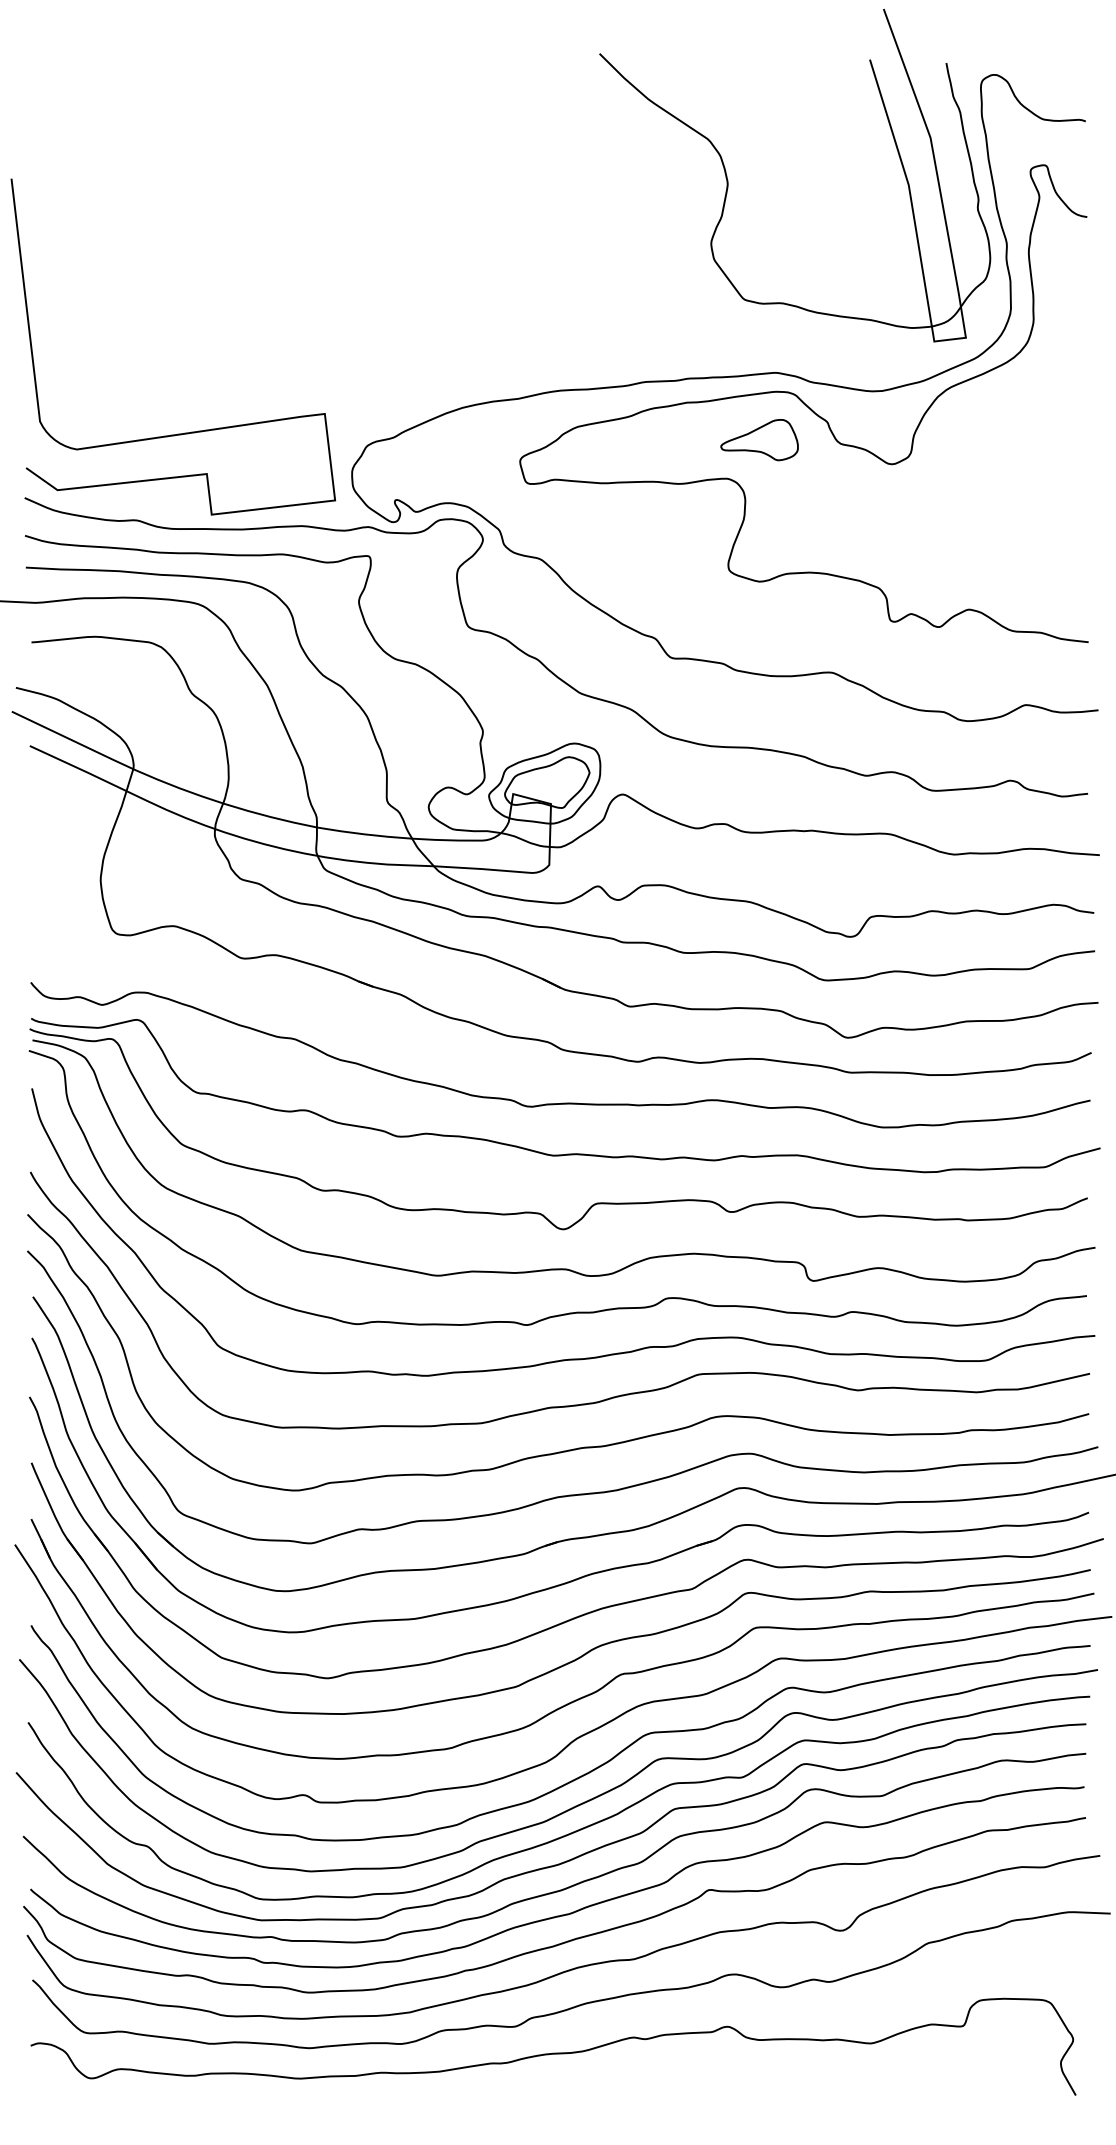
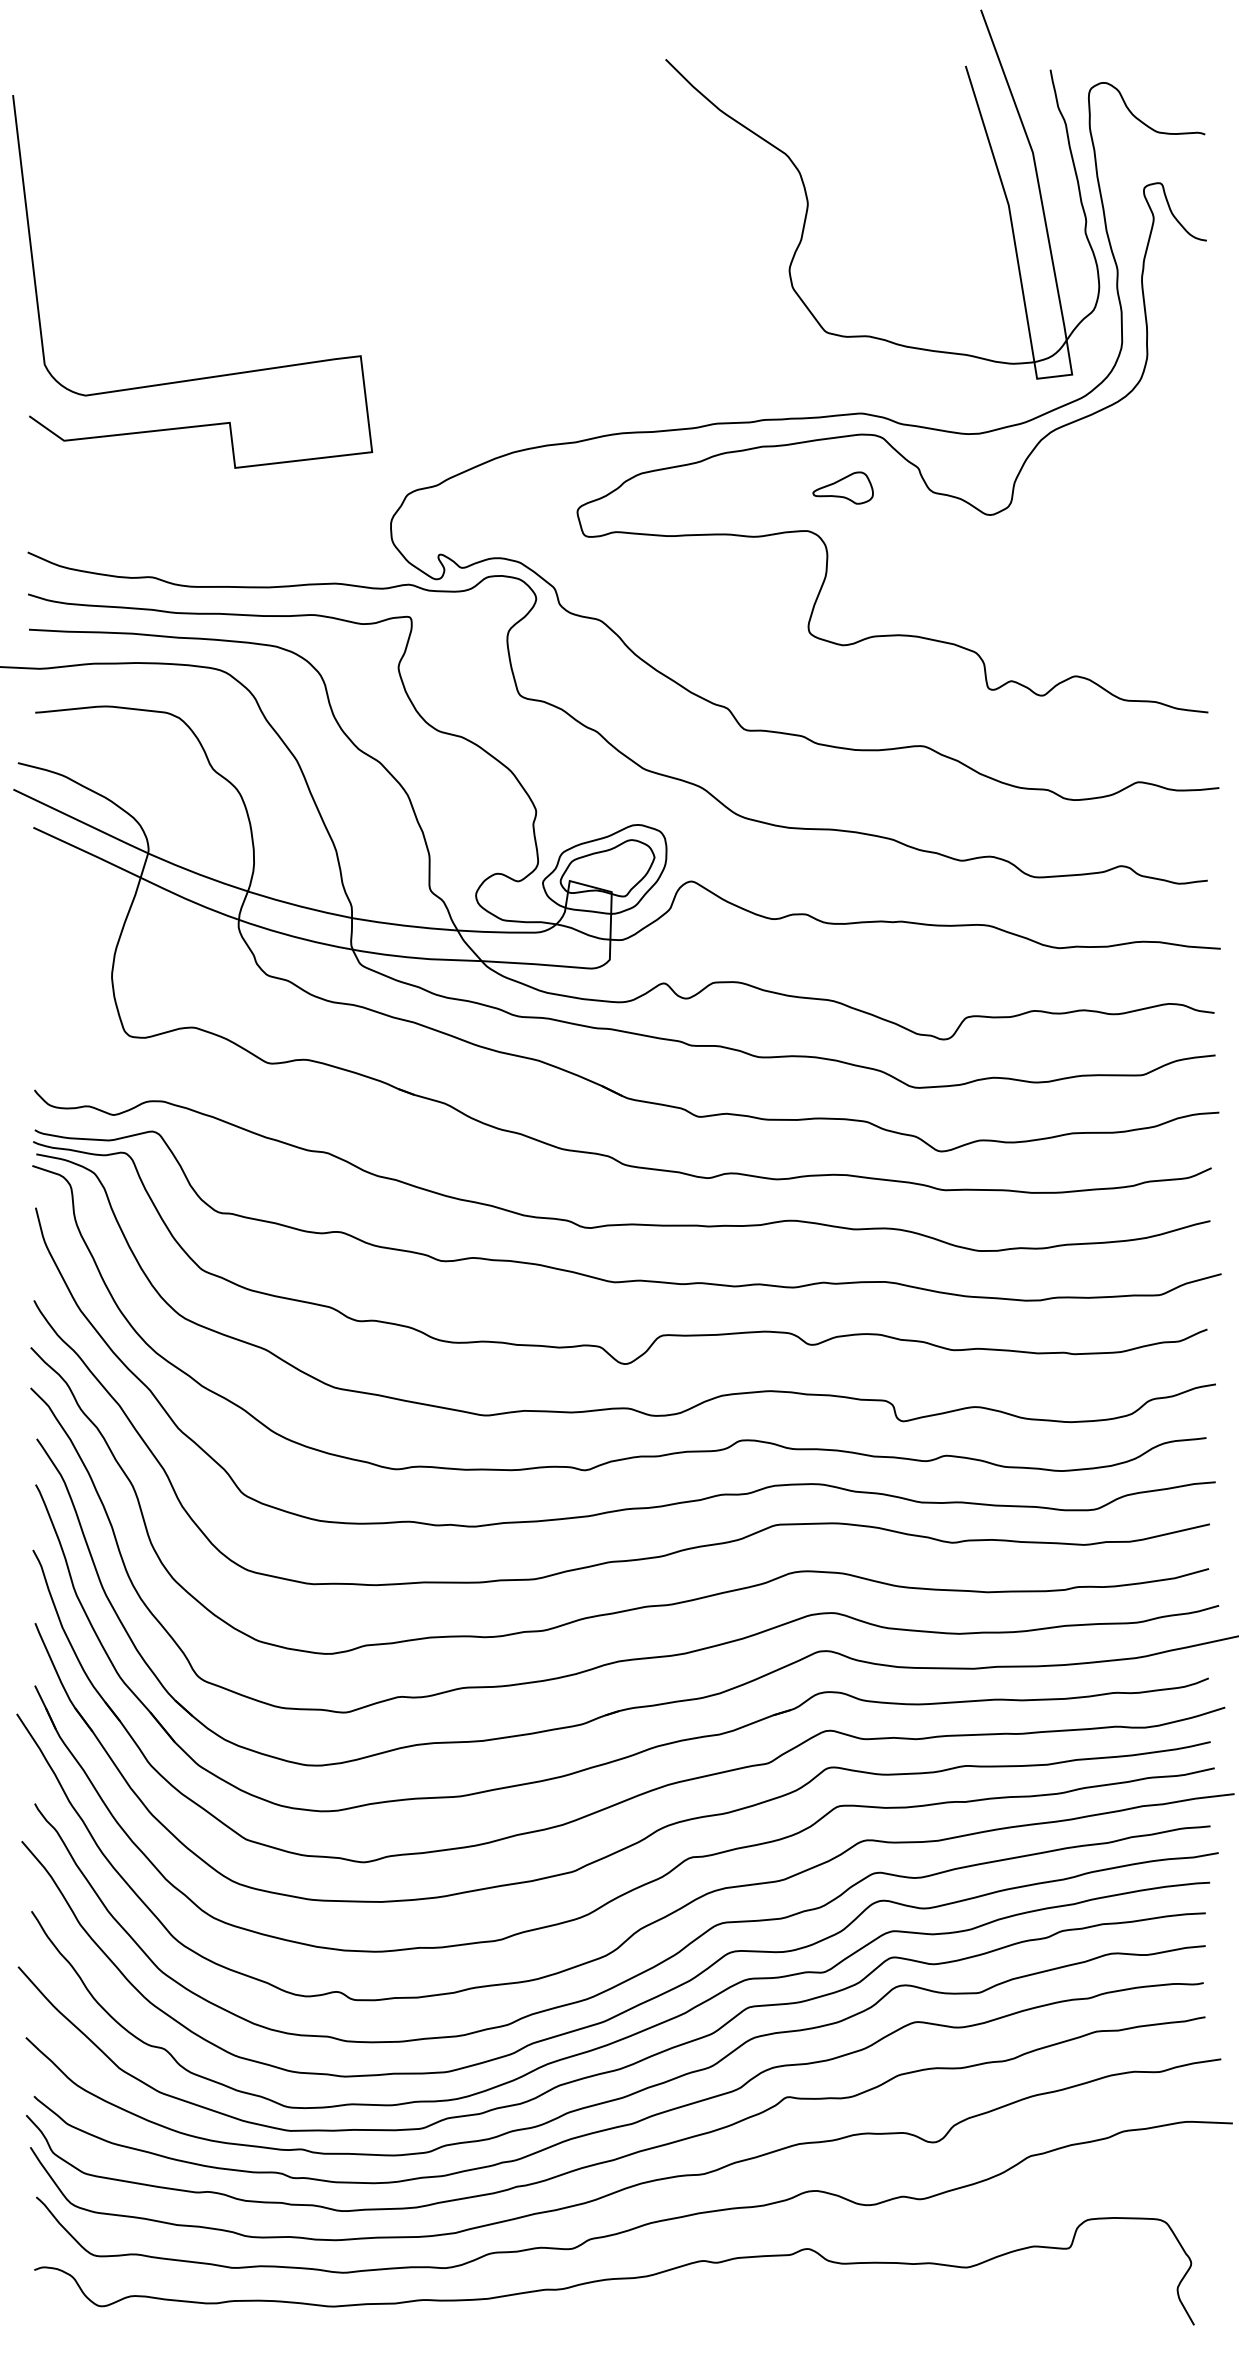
curve: (186, 432) -> (207, 376), moved
part: (758, 439) -> (842, 487), size x0.7

